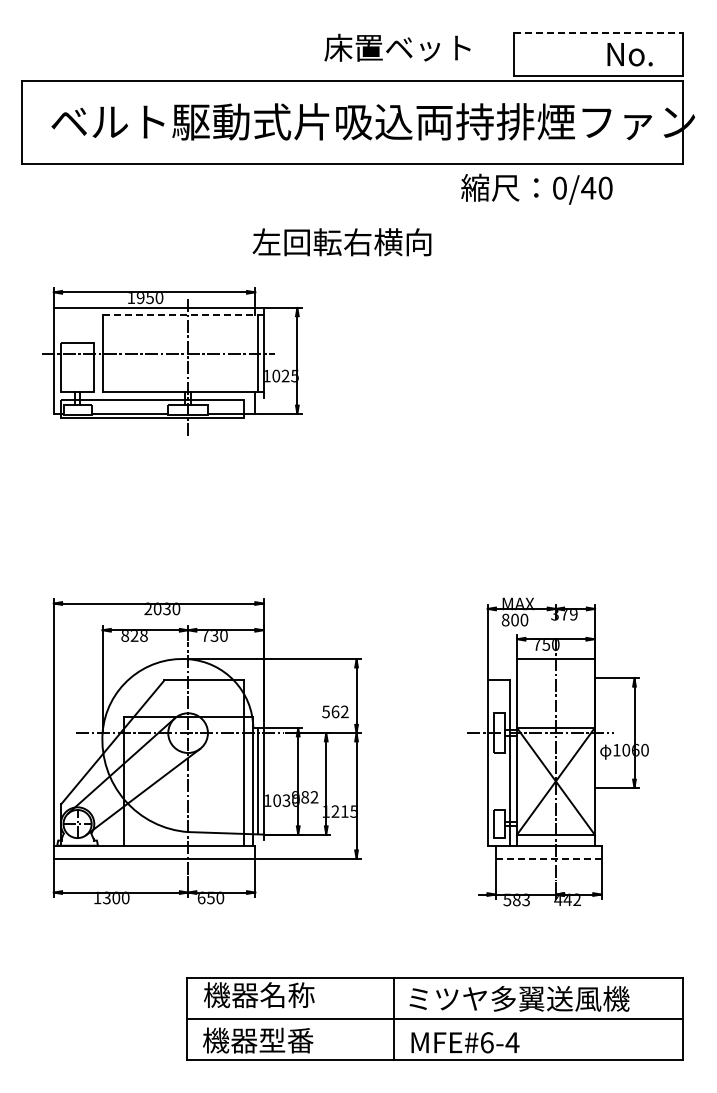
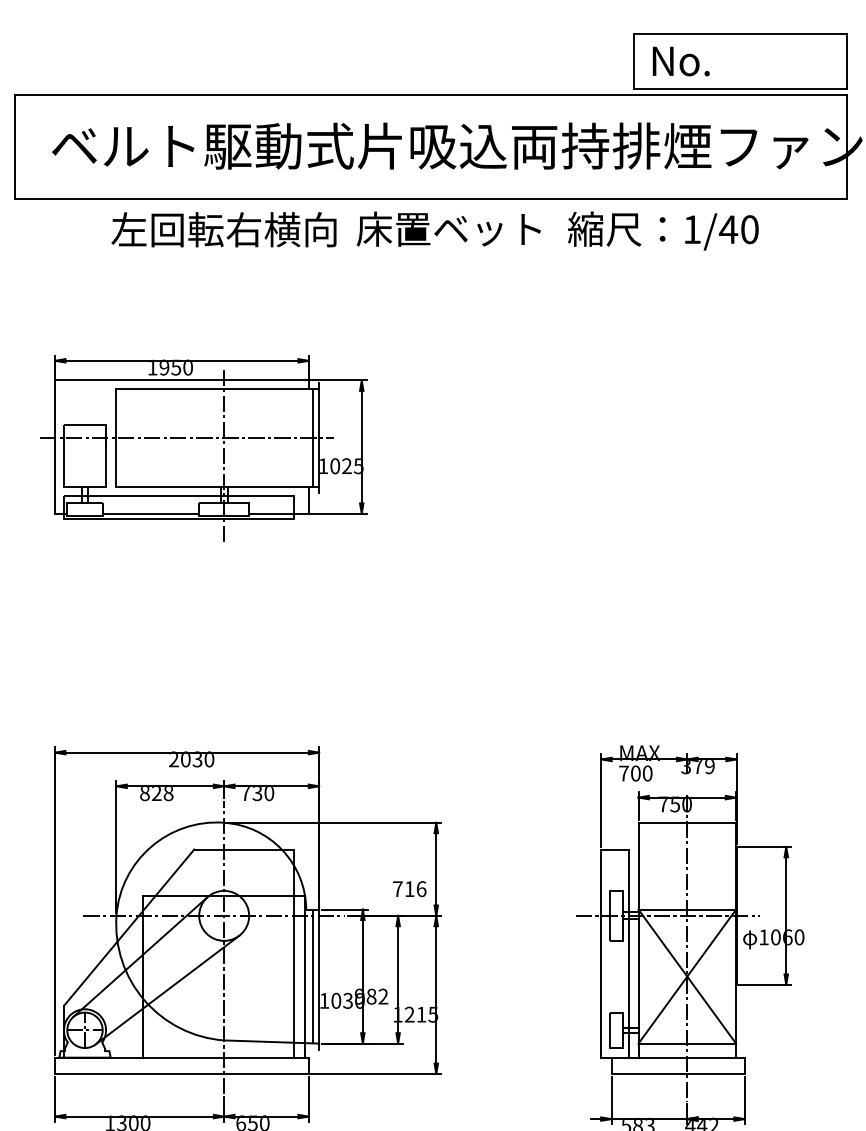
line: (598, 32) -> (740, 33), dashed -> solid
text: (397, 47) -> (448, 228), moved
text: (629, 54) -> (680, 61), moved
text: (559, 187) -> (691, 228), 0/40 -> 1/40
text: (341, 242) -> (223, 230), moved
line: (183, 314) -> (218, 388), dashed -> solid
text: (505, 619) -> (623, 772), 800 -> 700
text: (335, 711) -> (409, 888), 562 -> 716
line: (548, 858) -> (677, 1073), dashed -> solid

